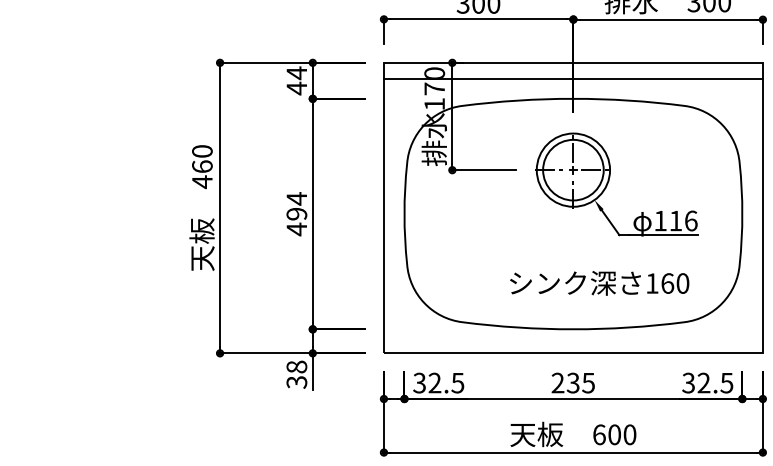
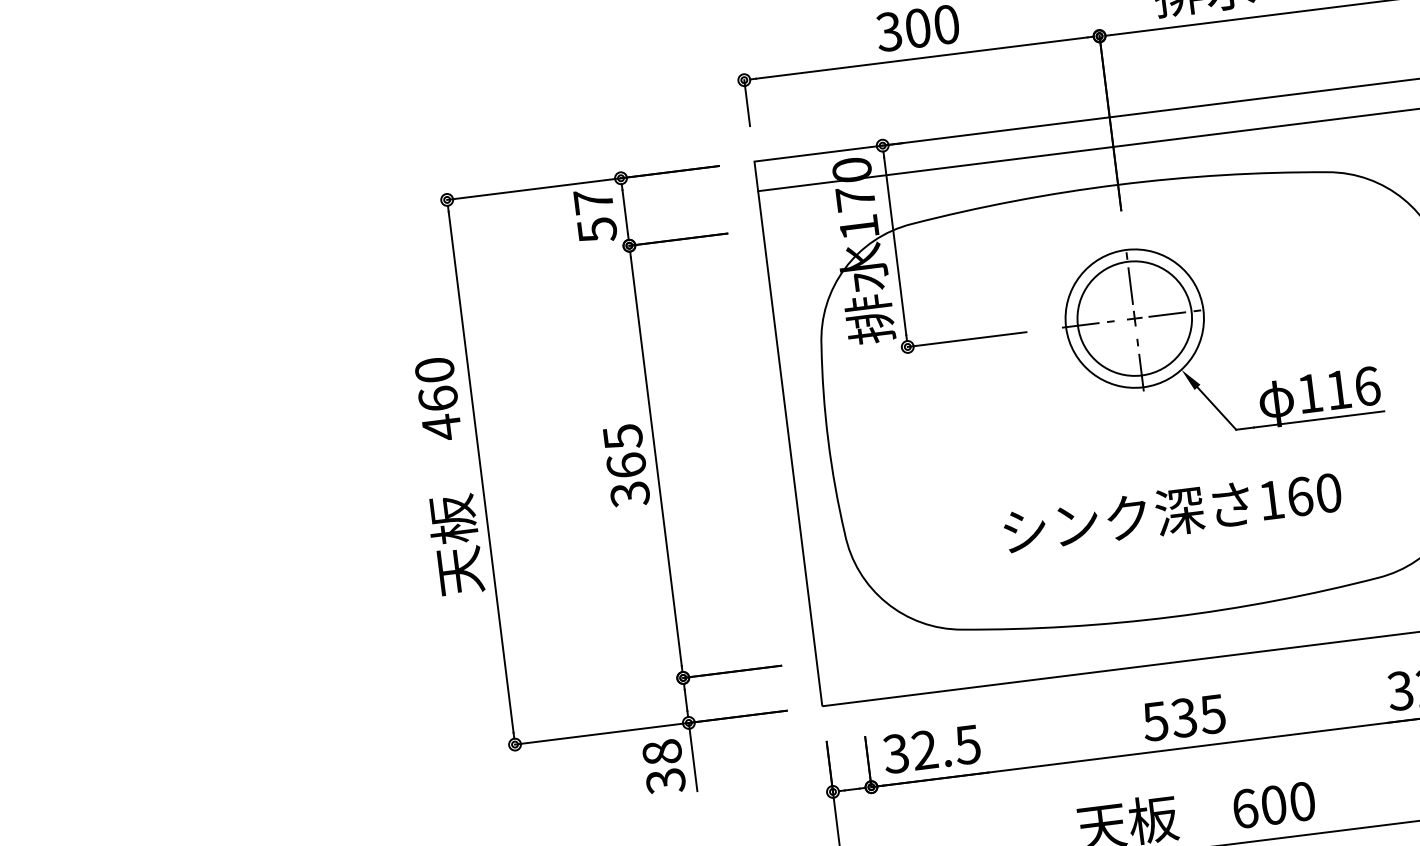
text: (296, 80) -> (594, 215), 44 -> 57
text: (296, 214) -> (625, 466), 494 -> 365
text: (599, 283) -> (1172, 512), moved
text: (557, 382) -> (1154, 720), 235 -> 535

